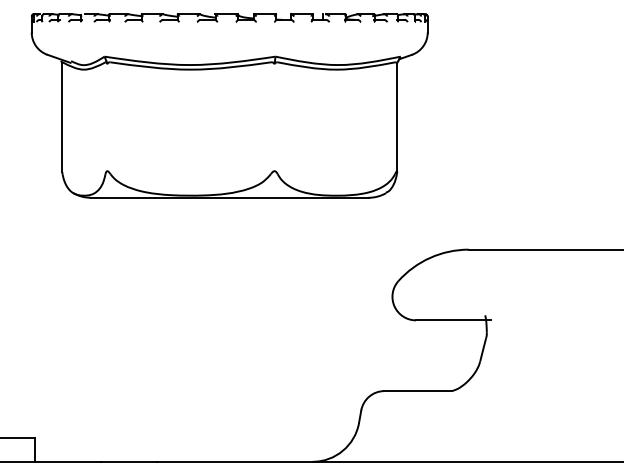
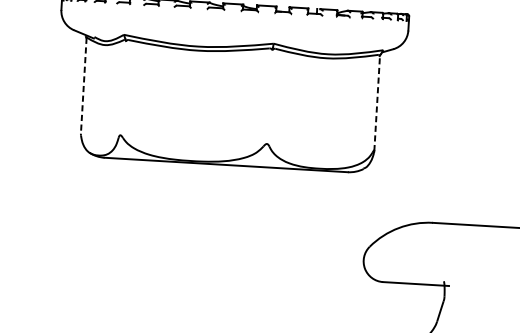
line: (62, 117) -> (83, 85), solid -> dashed
line: (397, 117) -> (377, 103), solid -> dashed

